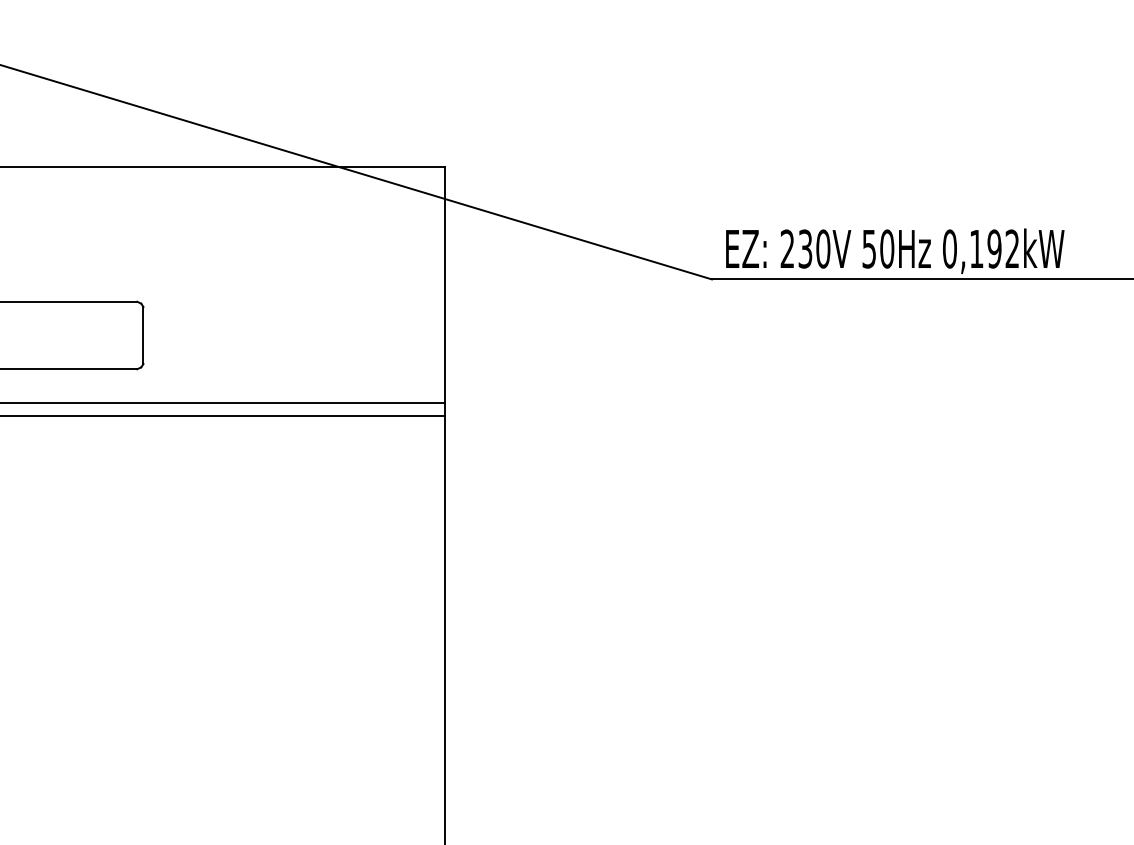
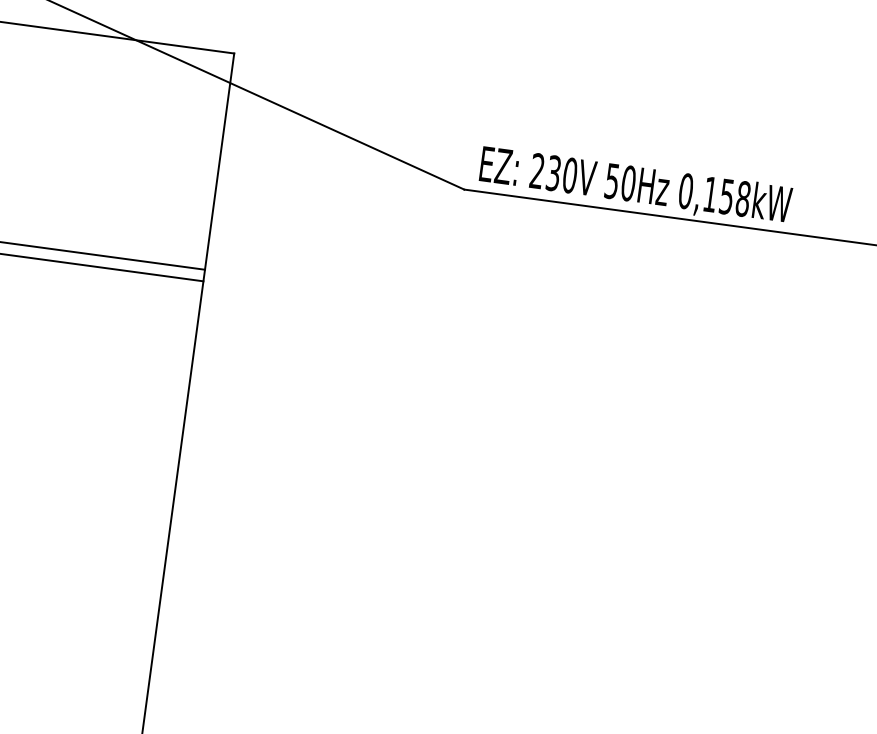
text: (1003, 248) -> (735, 197), 0,192kW -> 0,158kW

